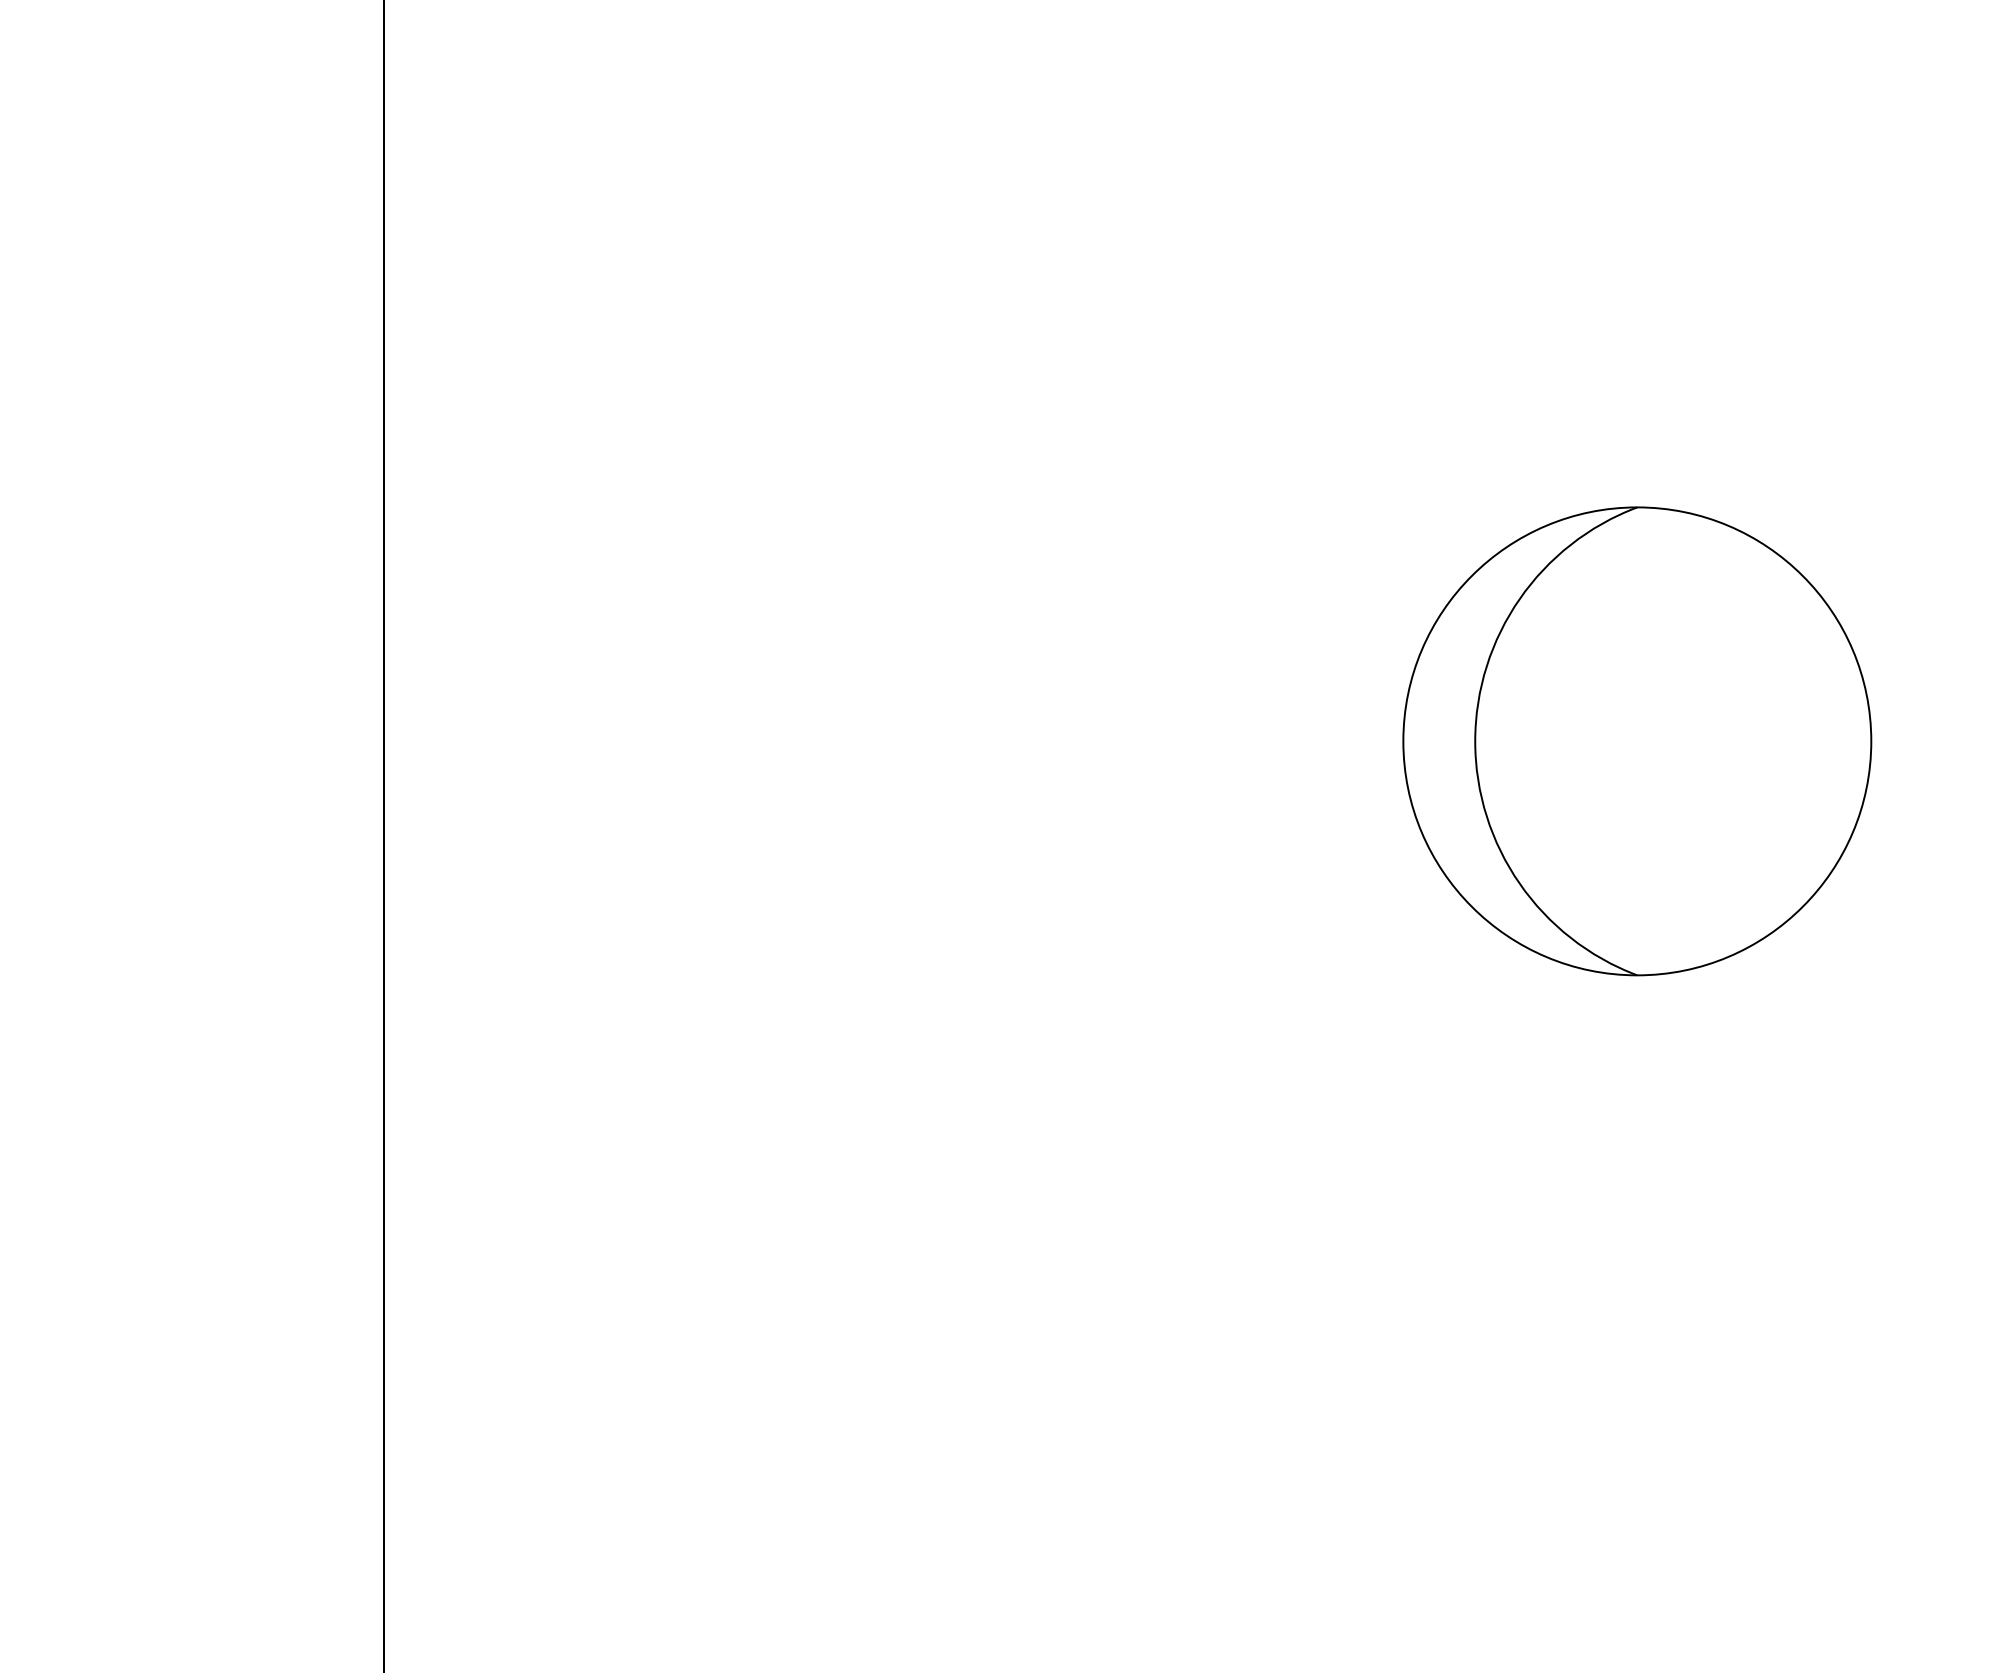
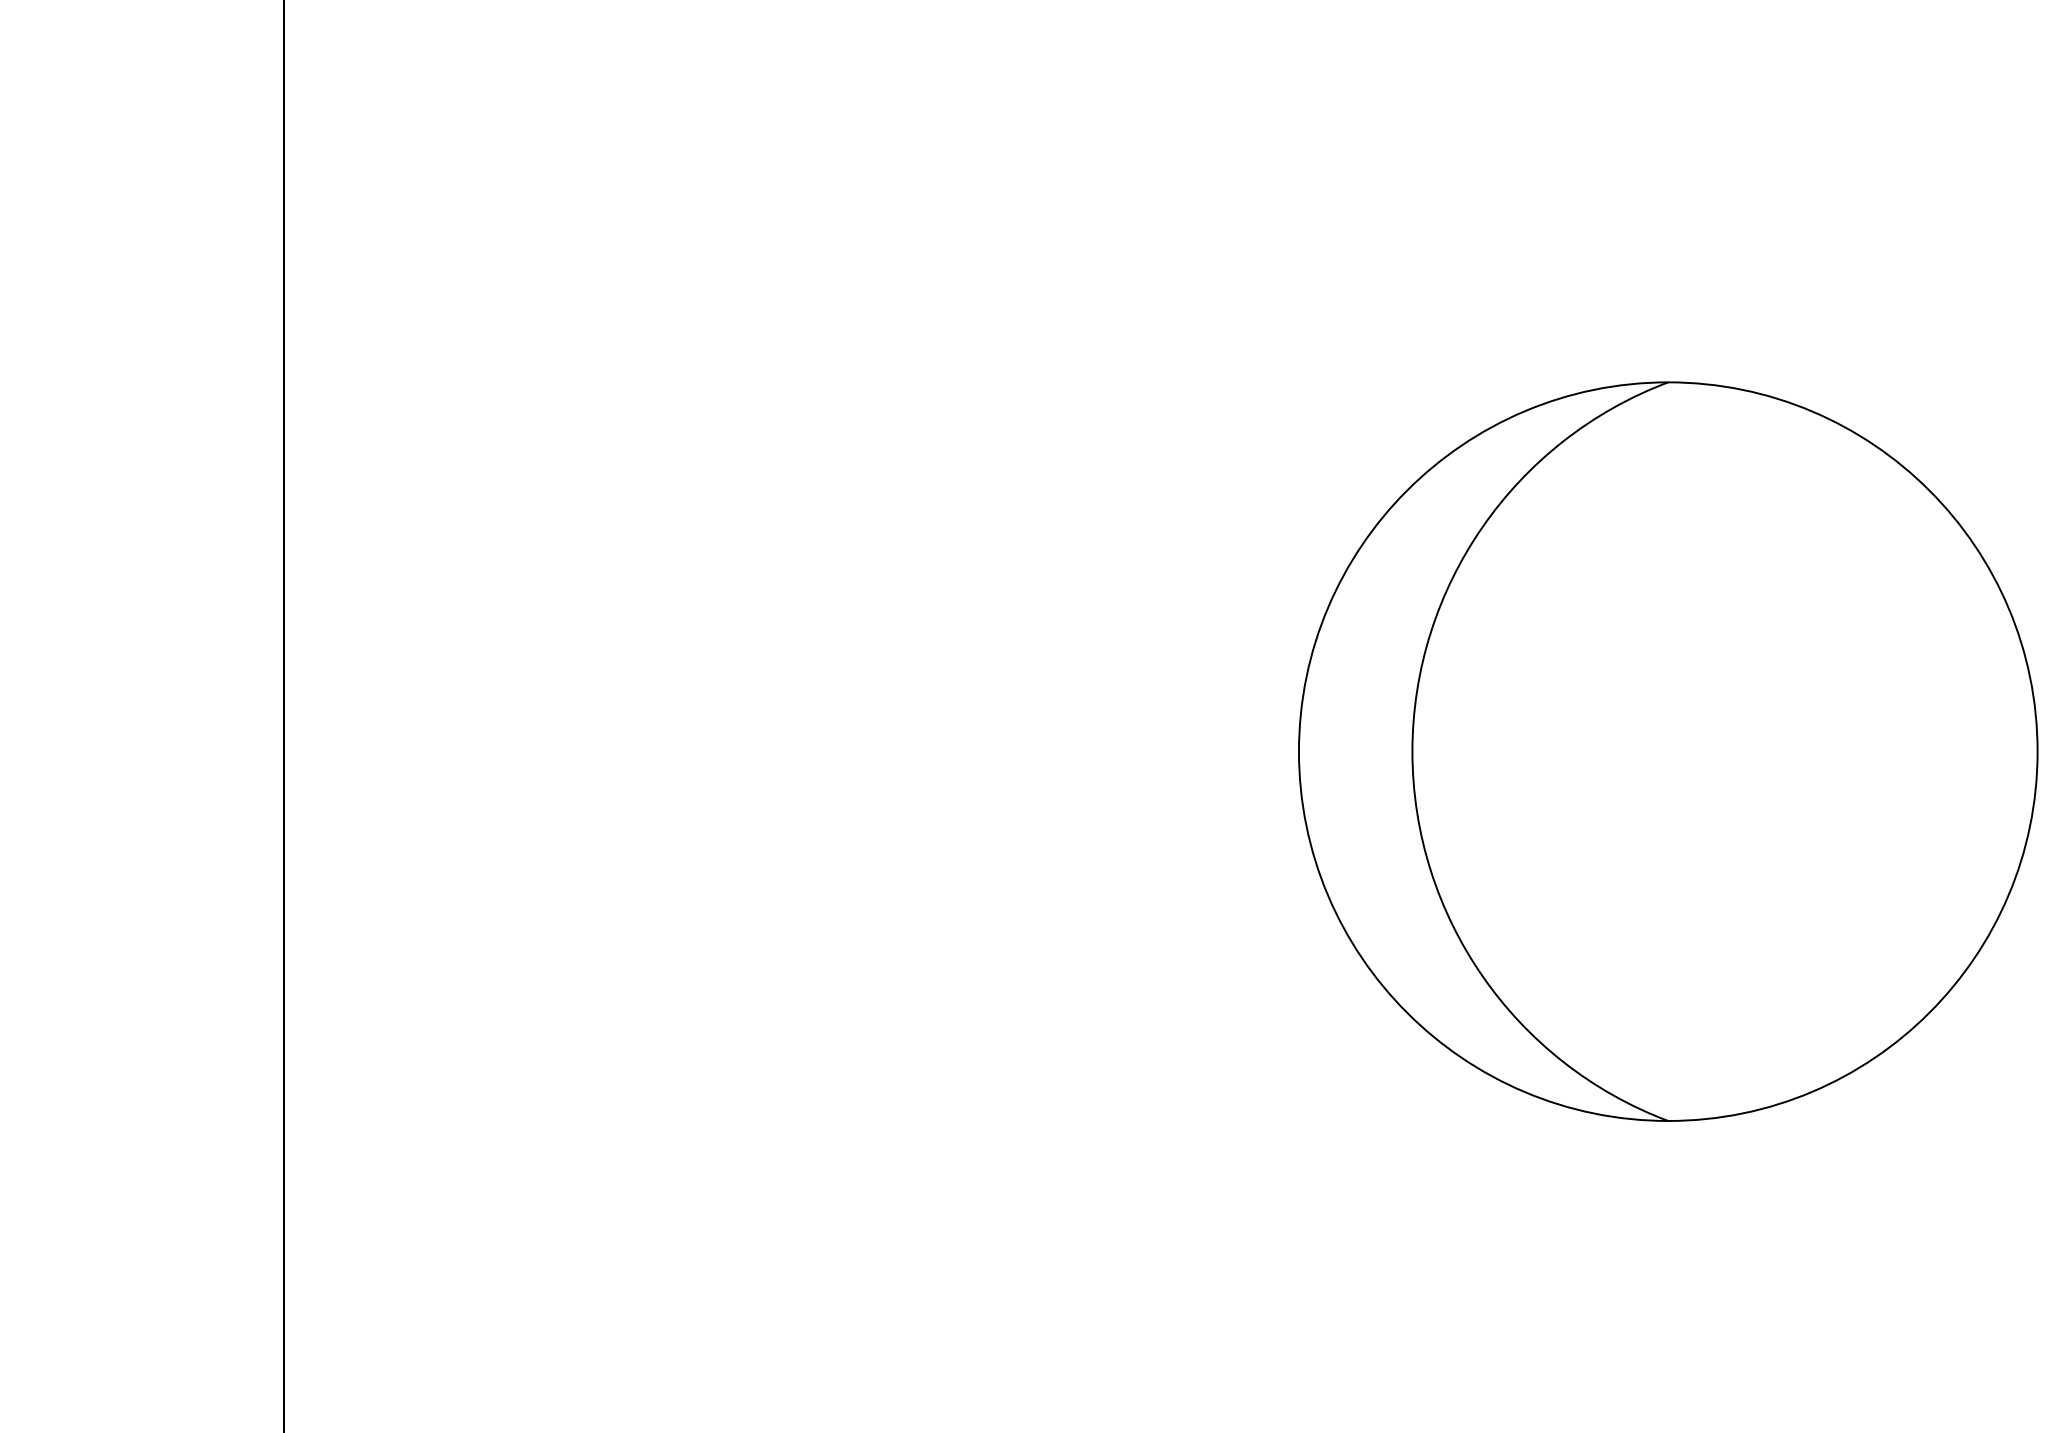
part: (1637, 741) -> (1668, 751), size x1.43

